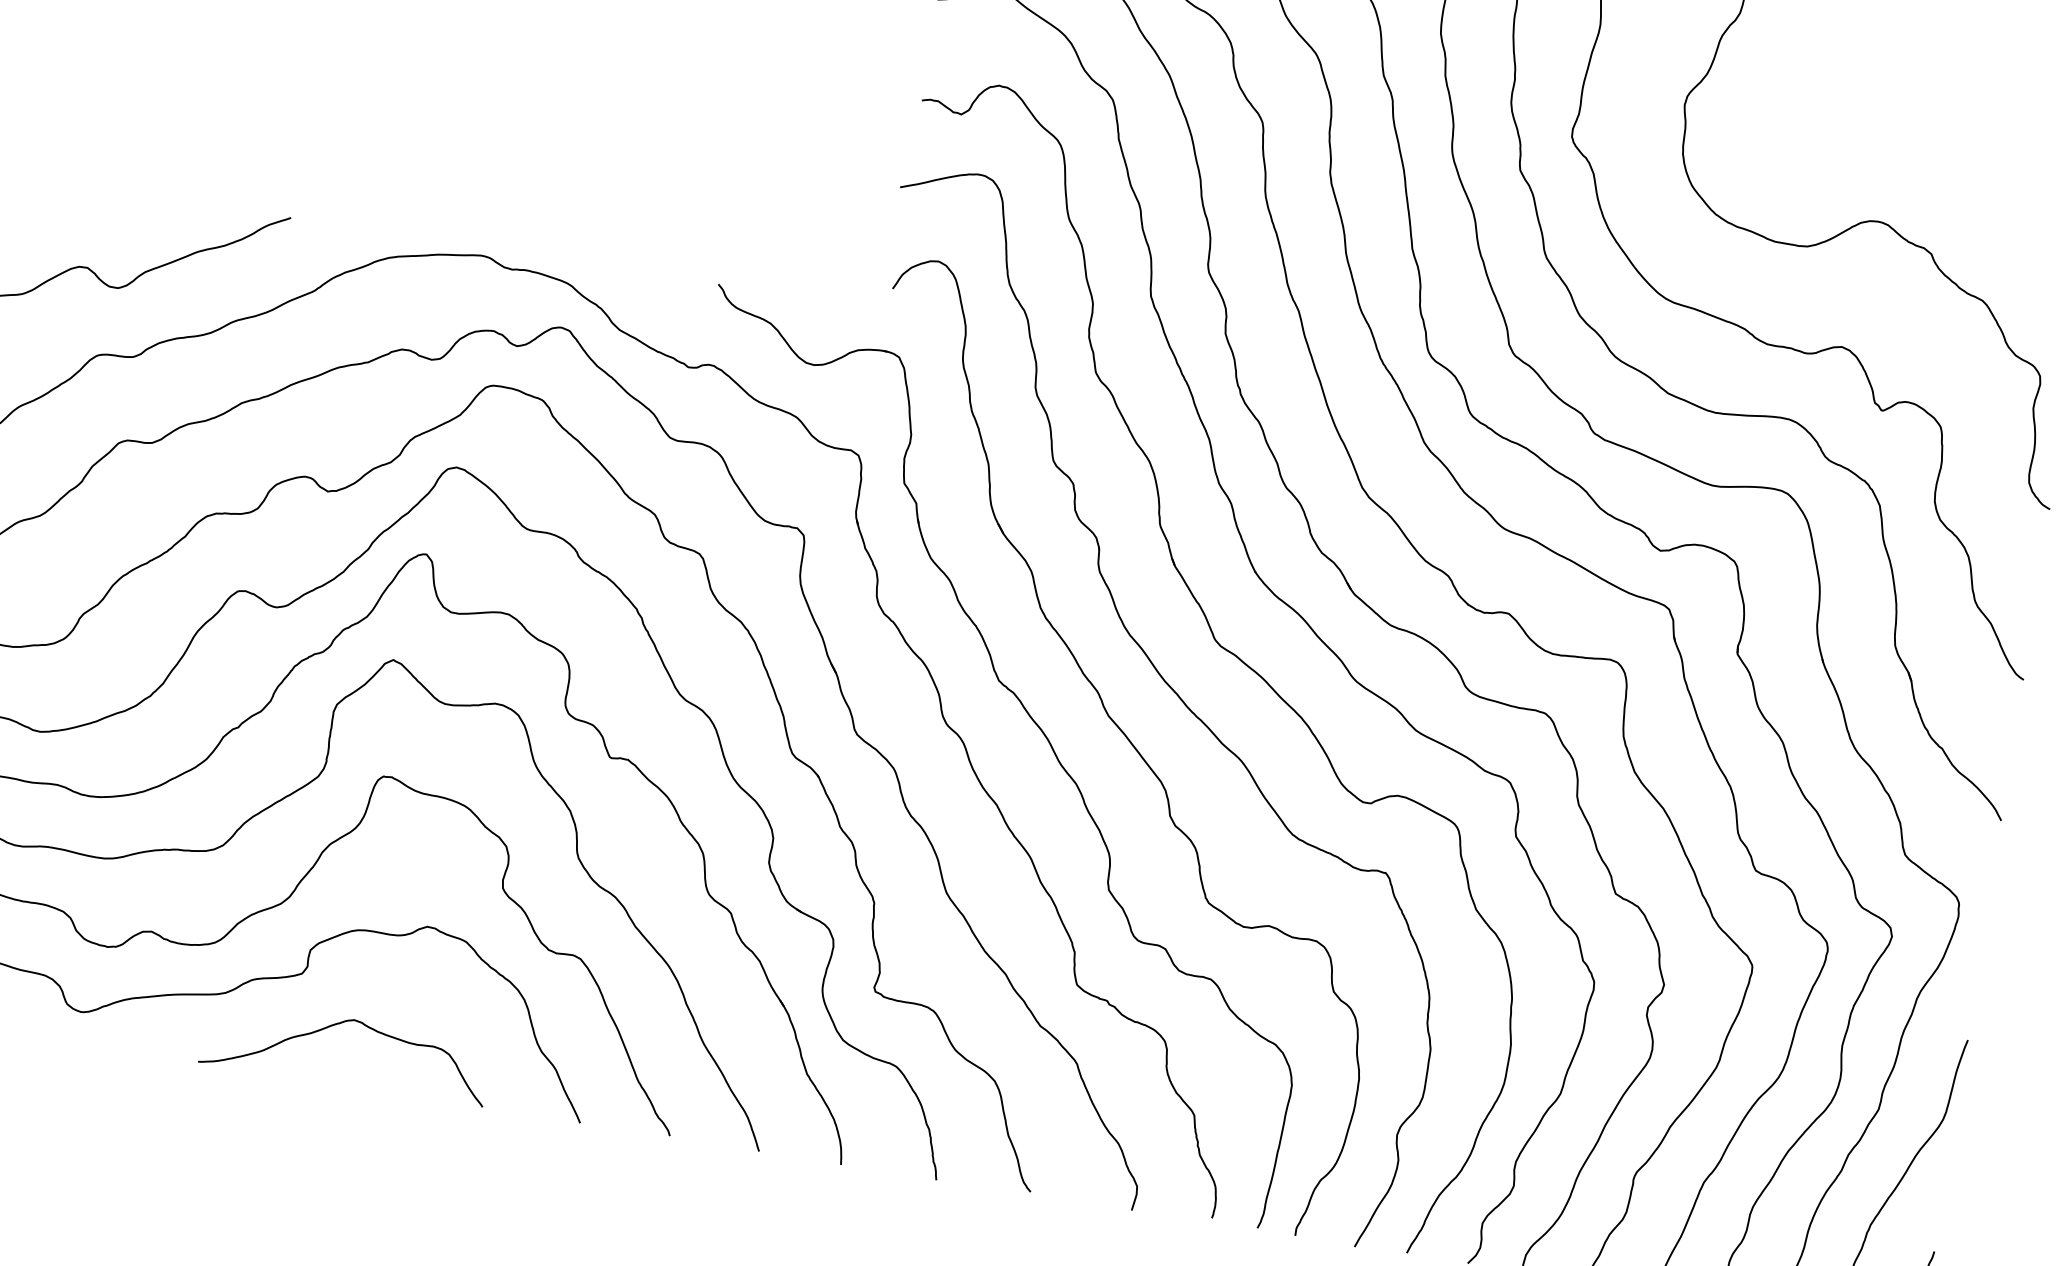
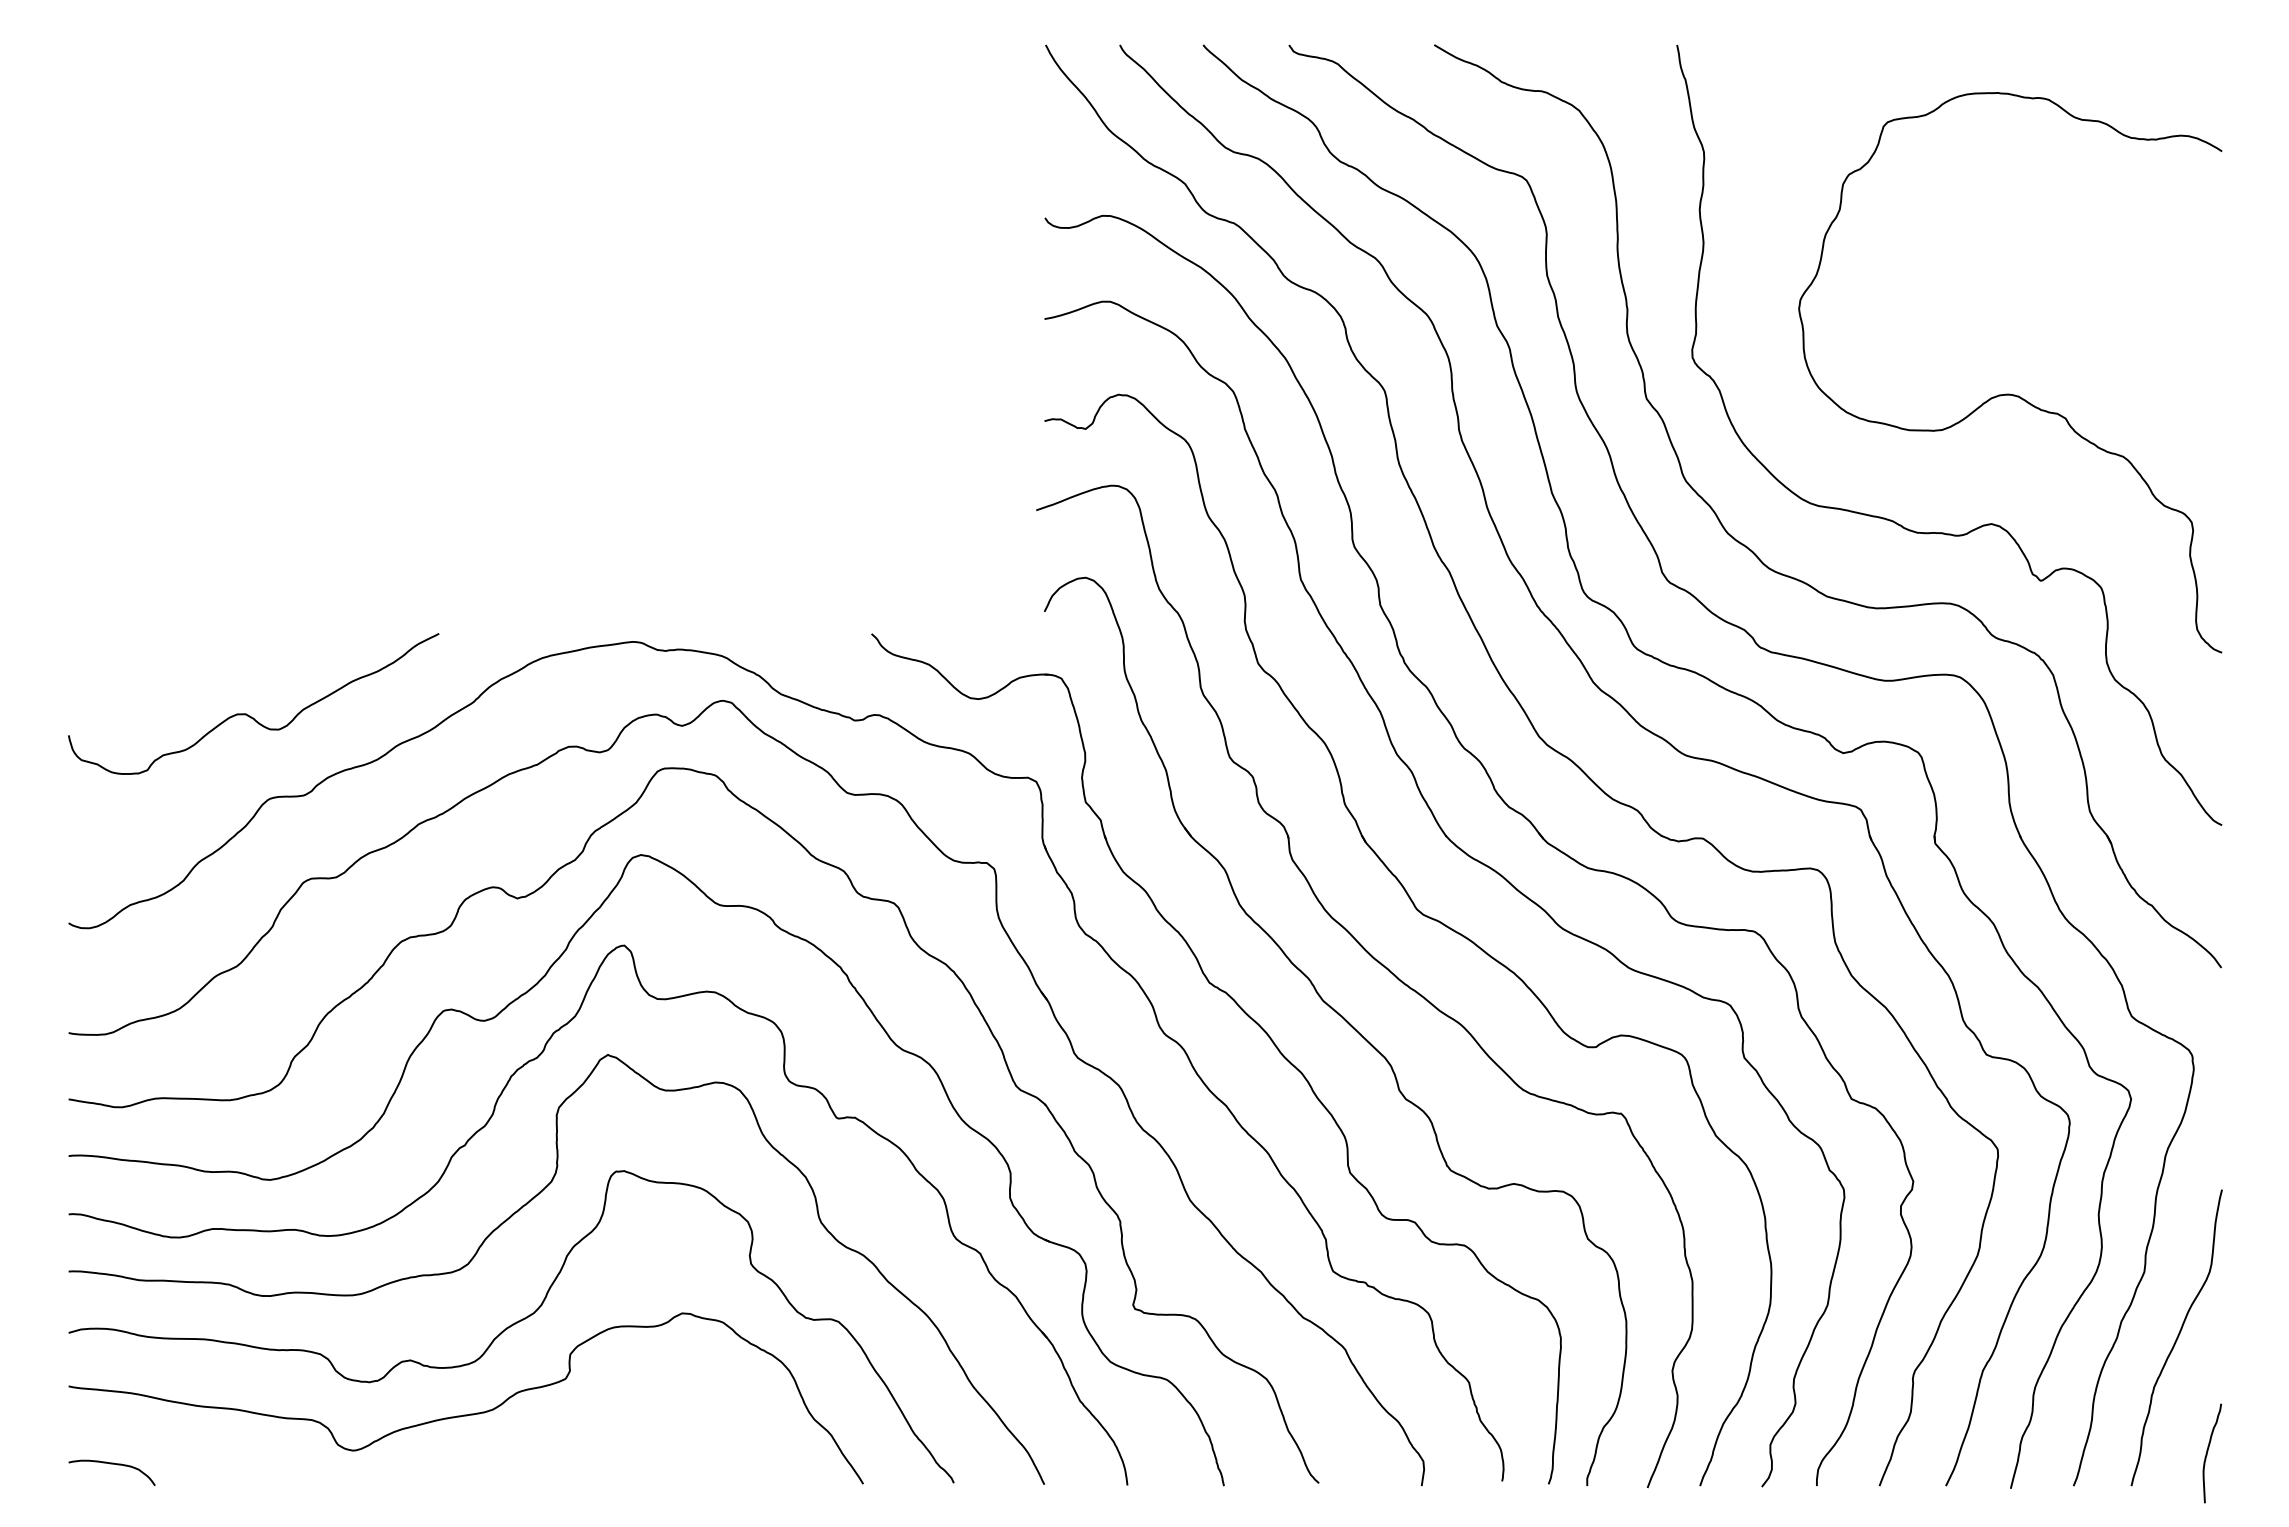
curve: (339, 1024) -> (610, 1423), removed

